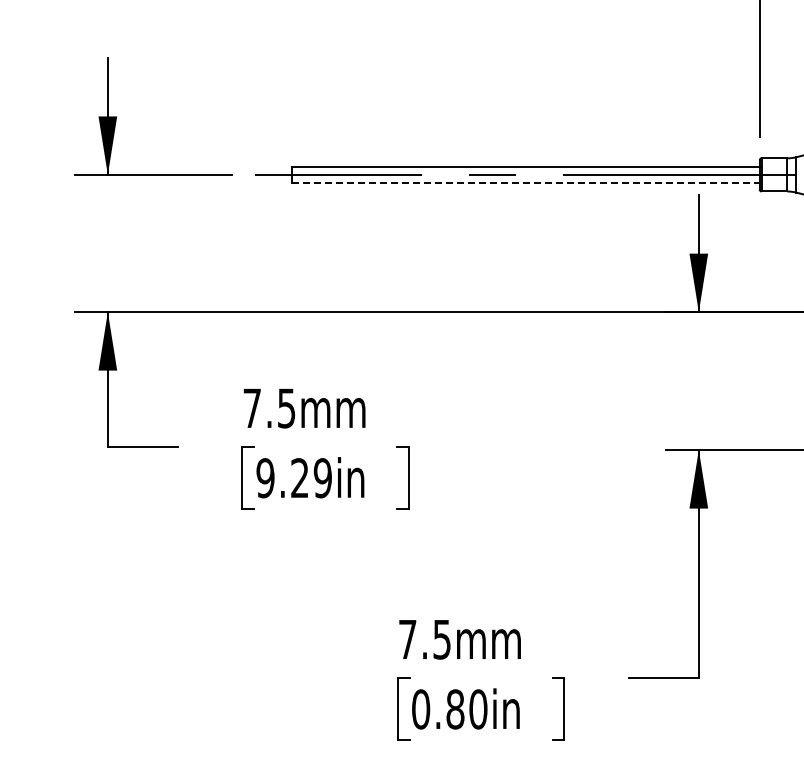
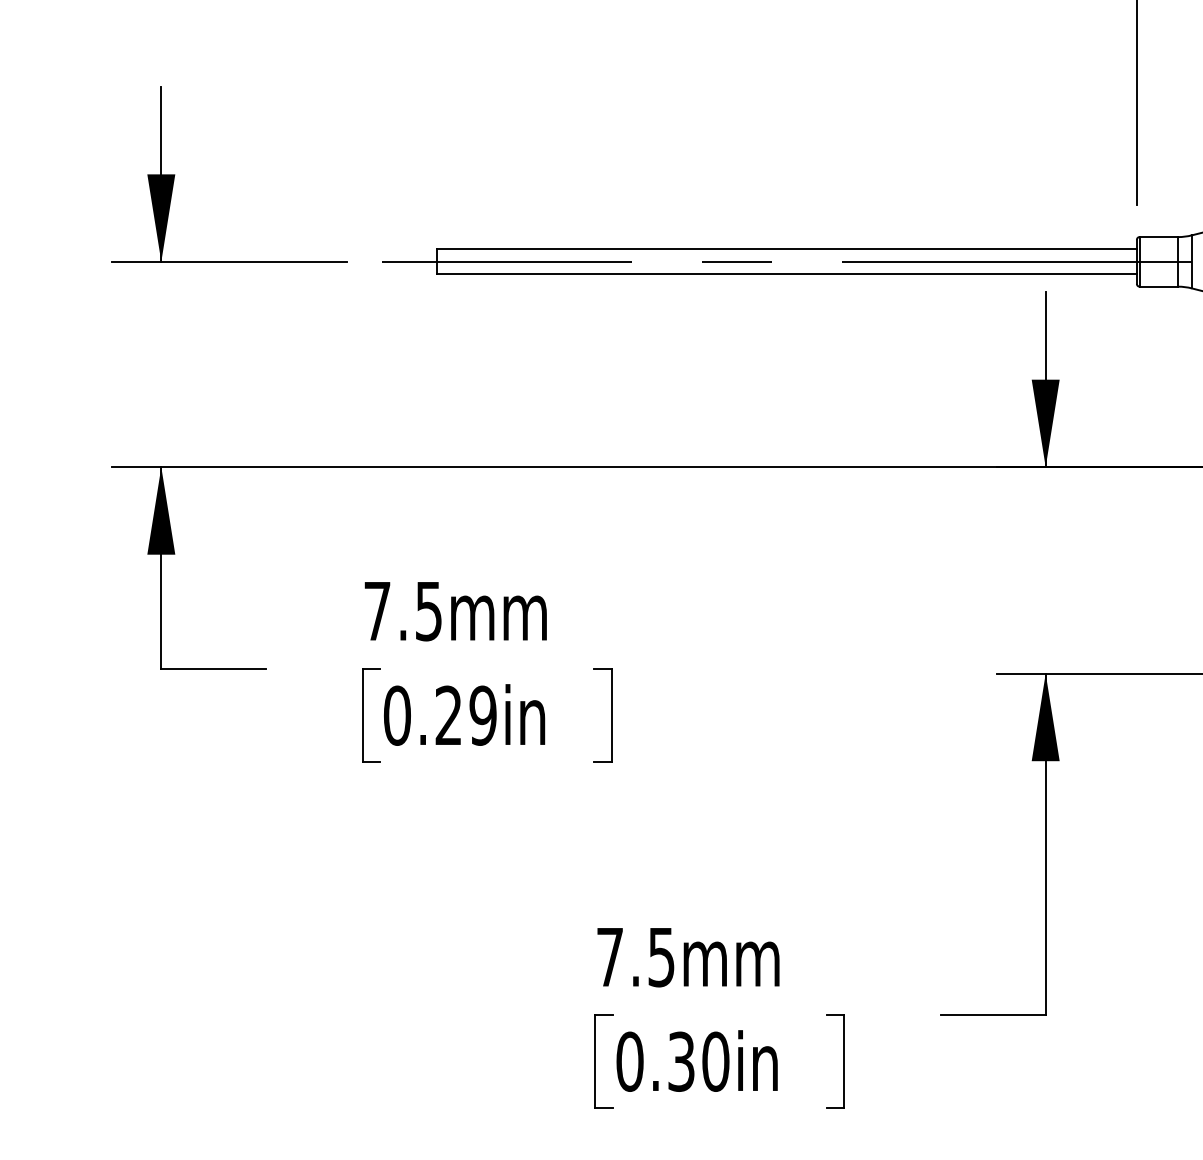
line: (525, 183) -> (786, 274), dashed -> solid
text: (265, 478) -> (397, 716), 9.29in -> 0.29in
text: (455, 709) -> (681, 1061), 0.80in -> 0.30in

